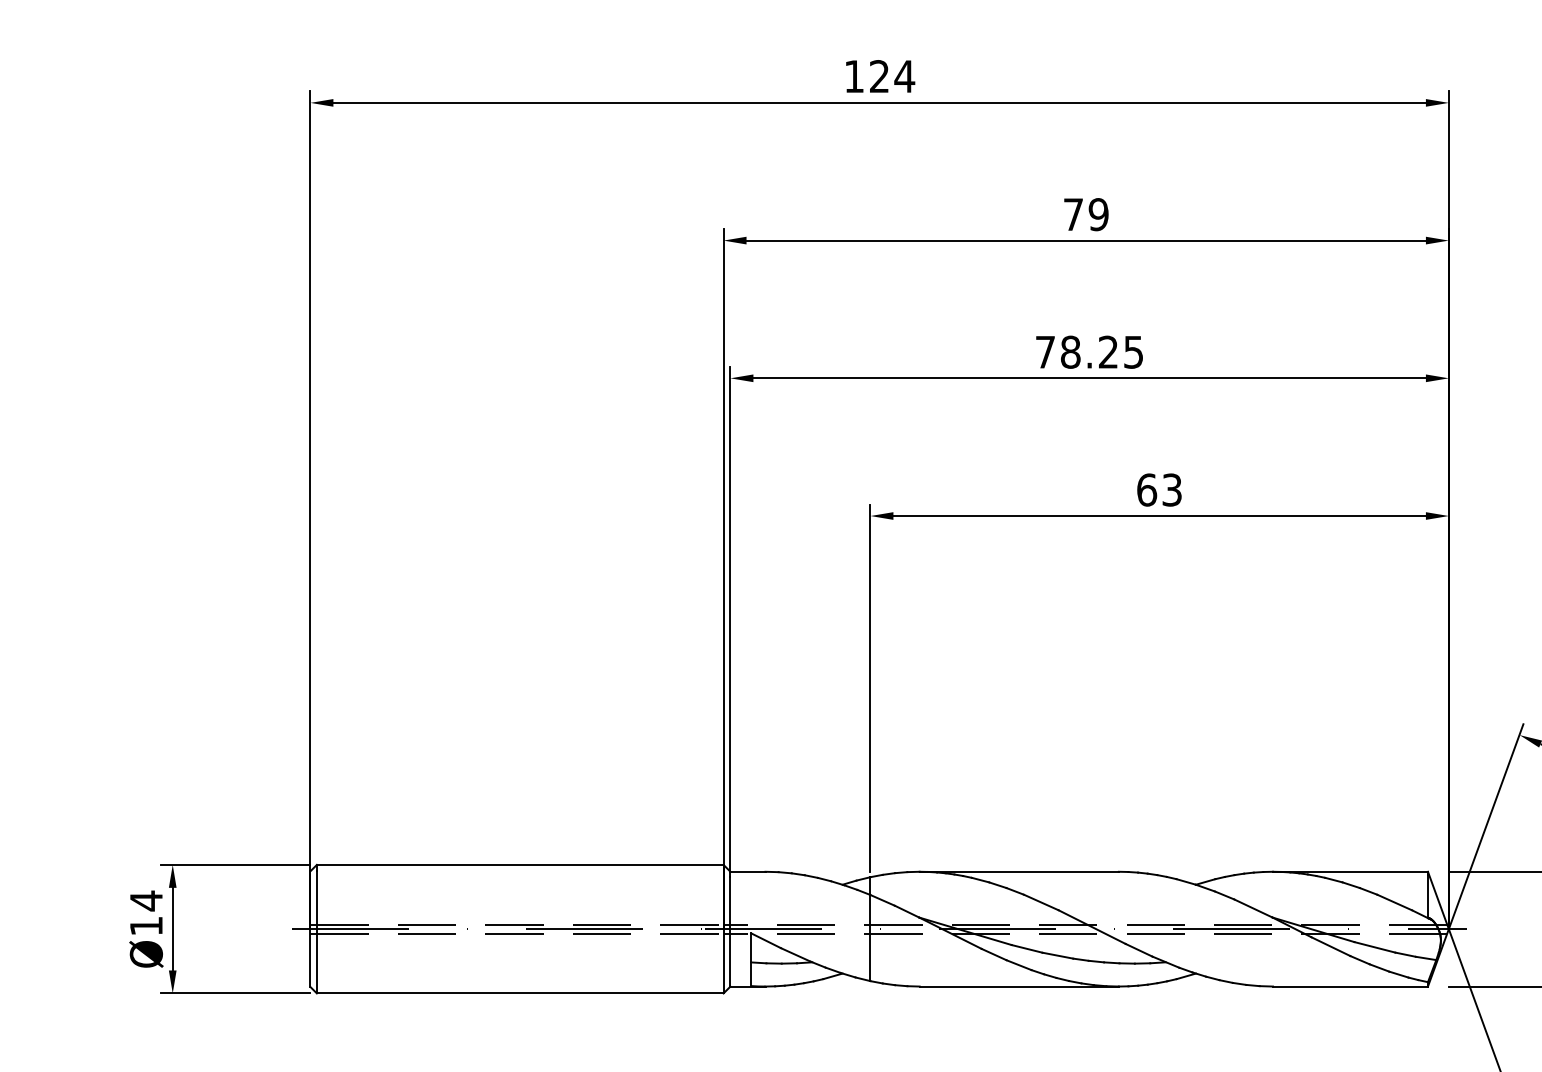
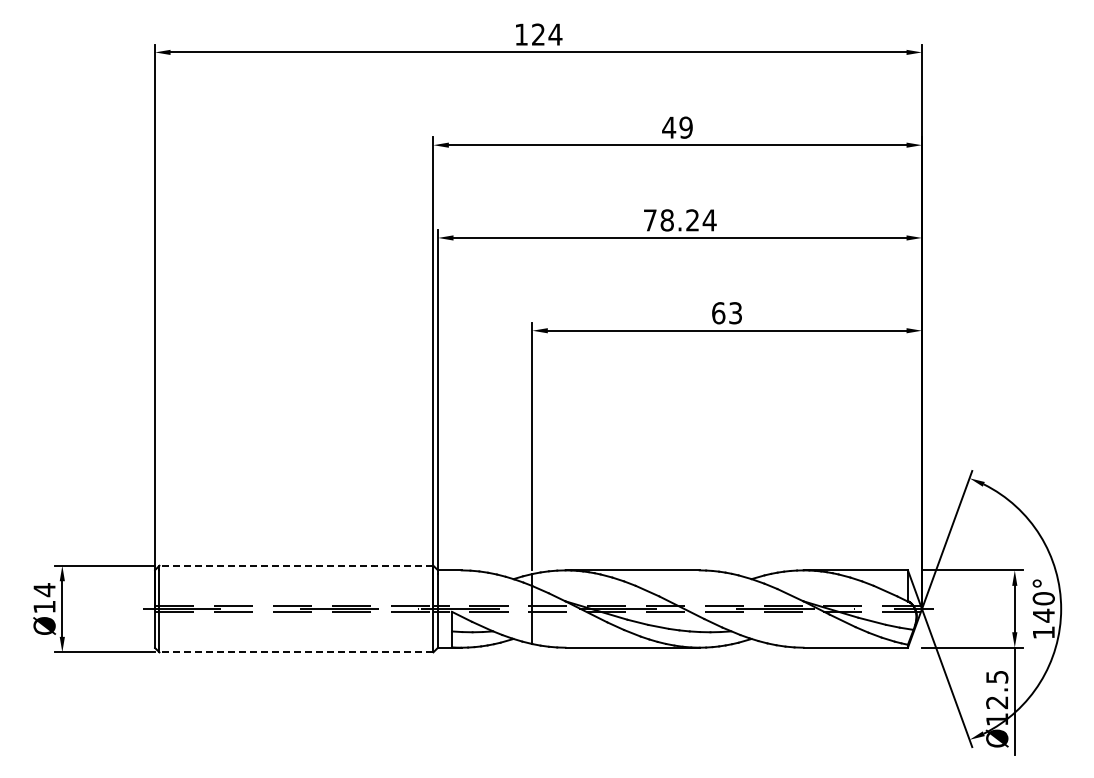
text: (1074, 214) -> (669, 127), 79 -> 49
text: (1133, 352) -> (709, 220), 78.25 -> 78.24
line: (520, 864) -> (296, 565), solid -> dashed
line: (520, 993) -> (296, 652), solid -> dashed

